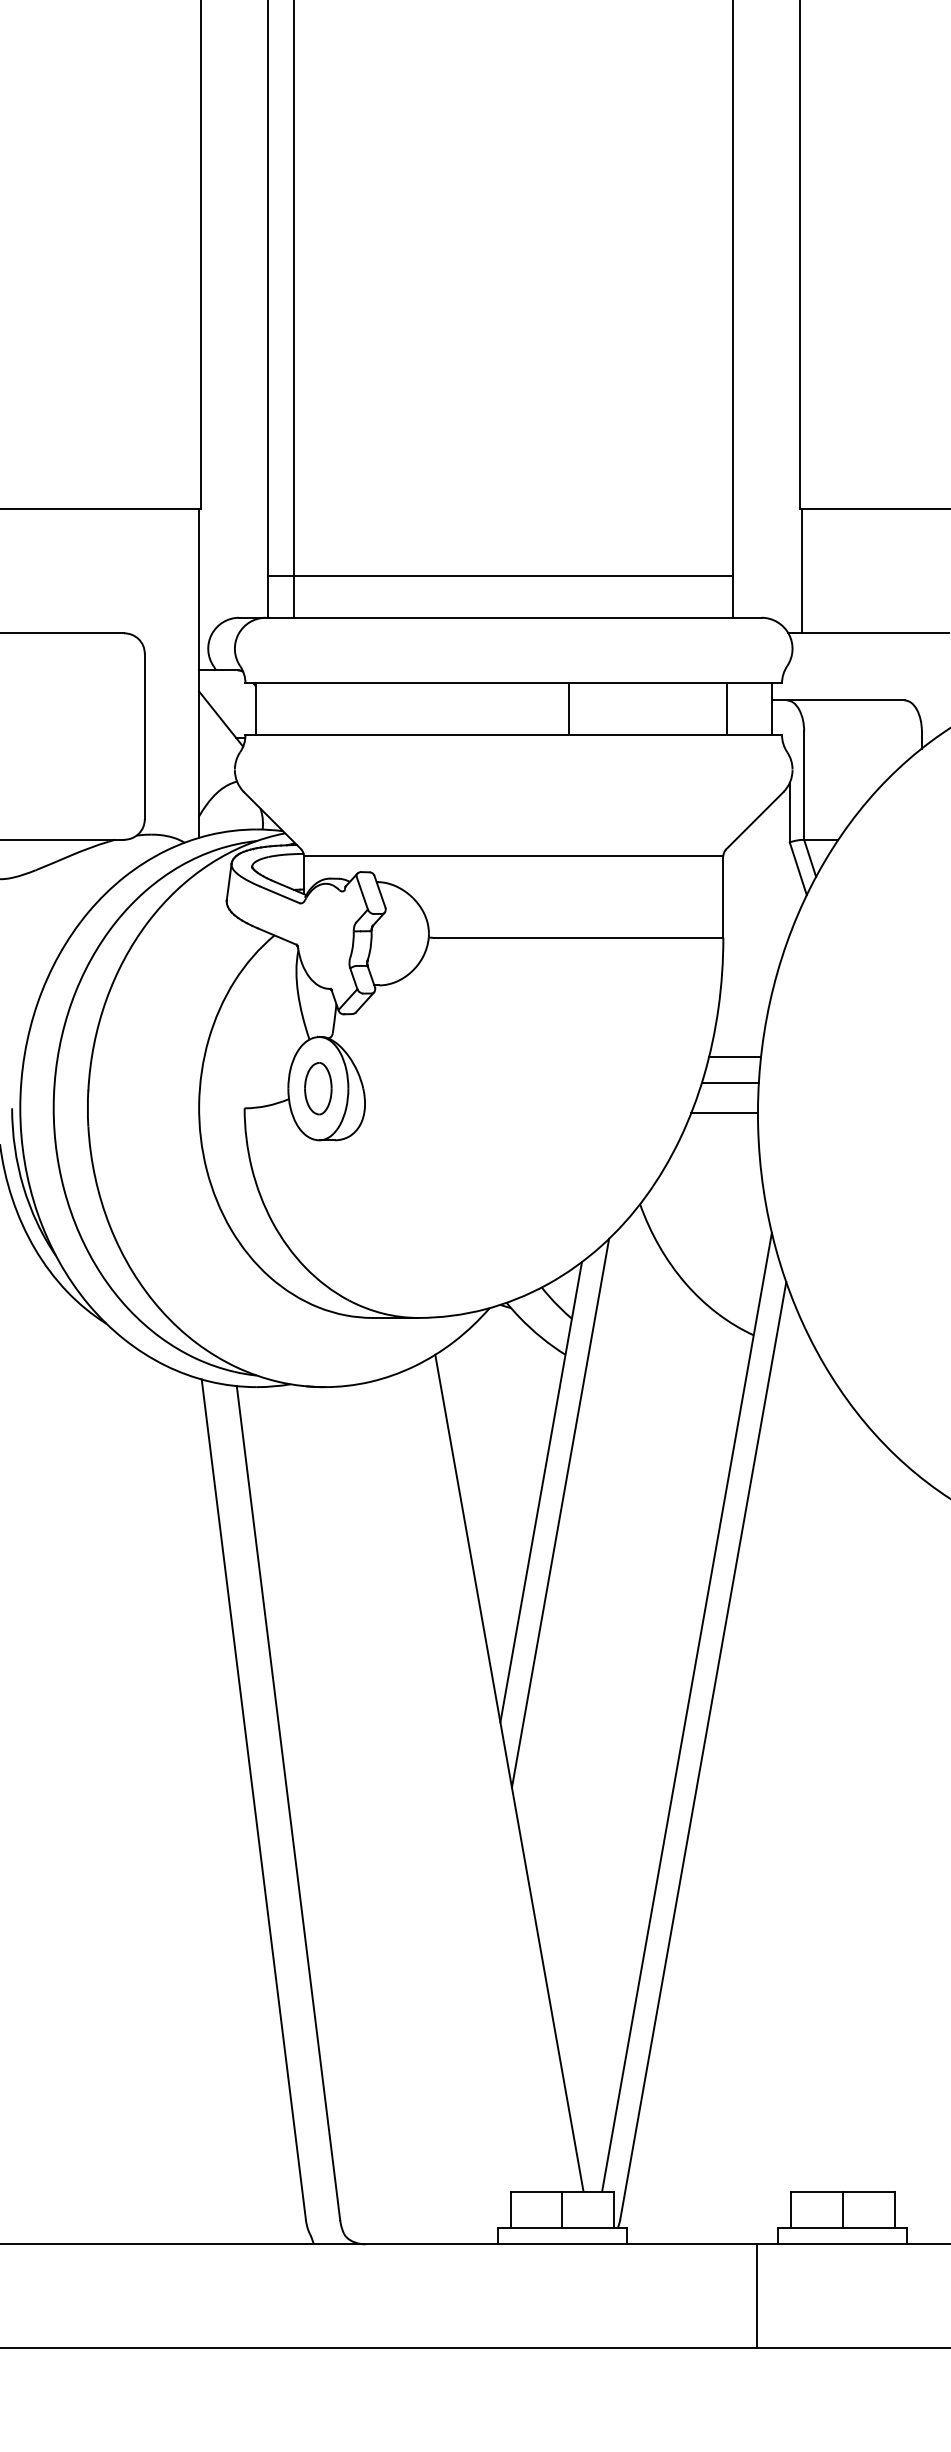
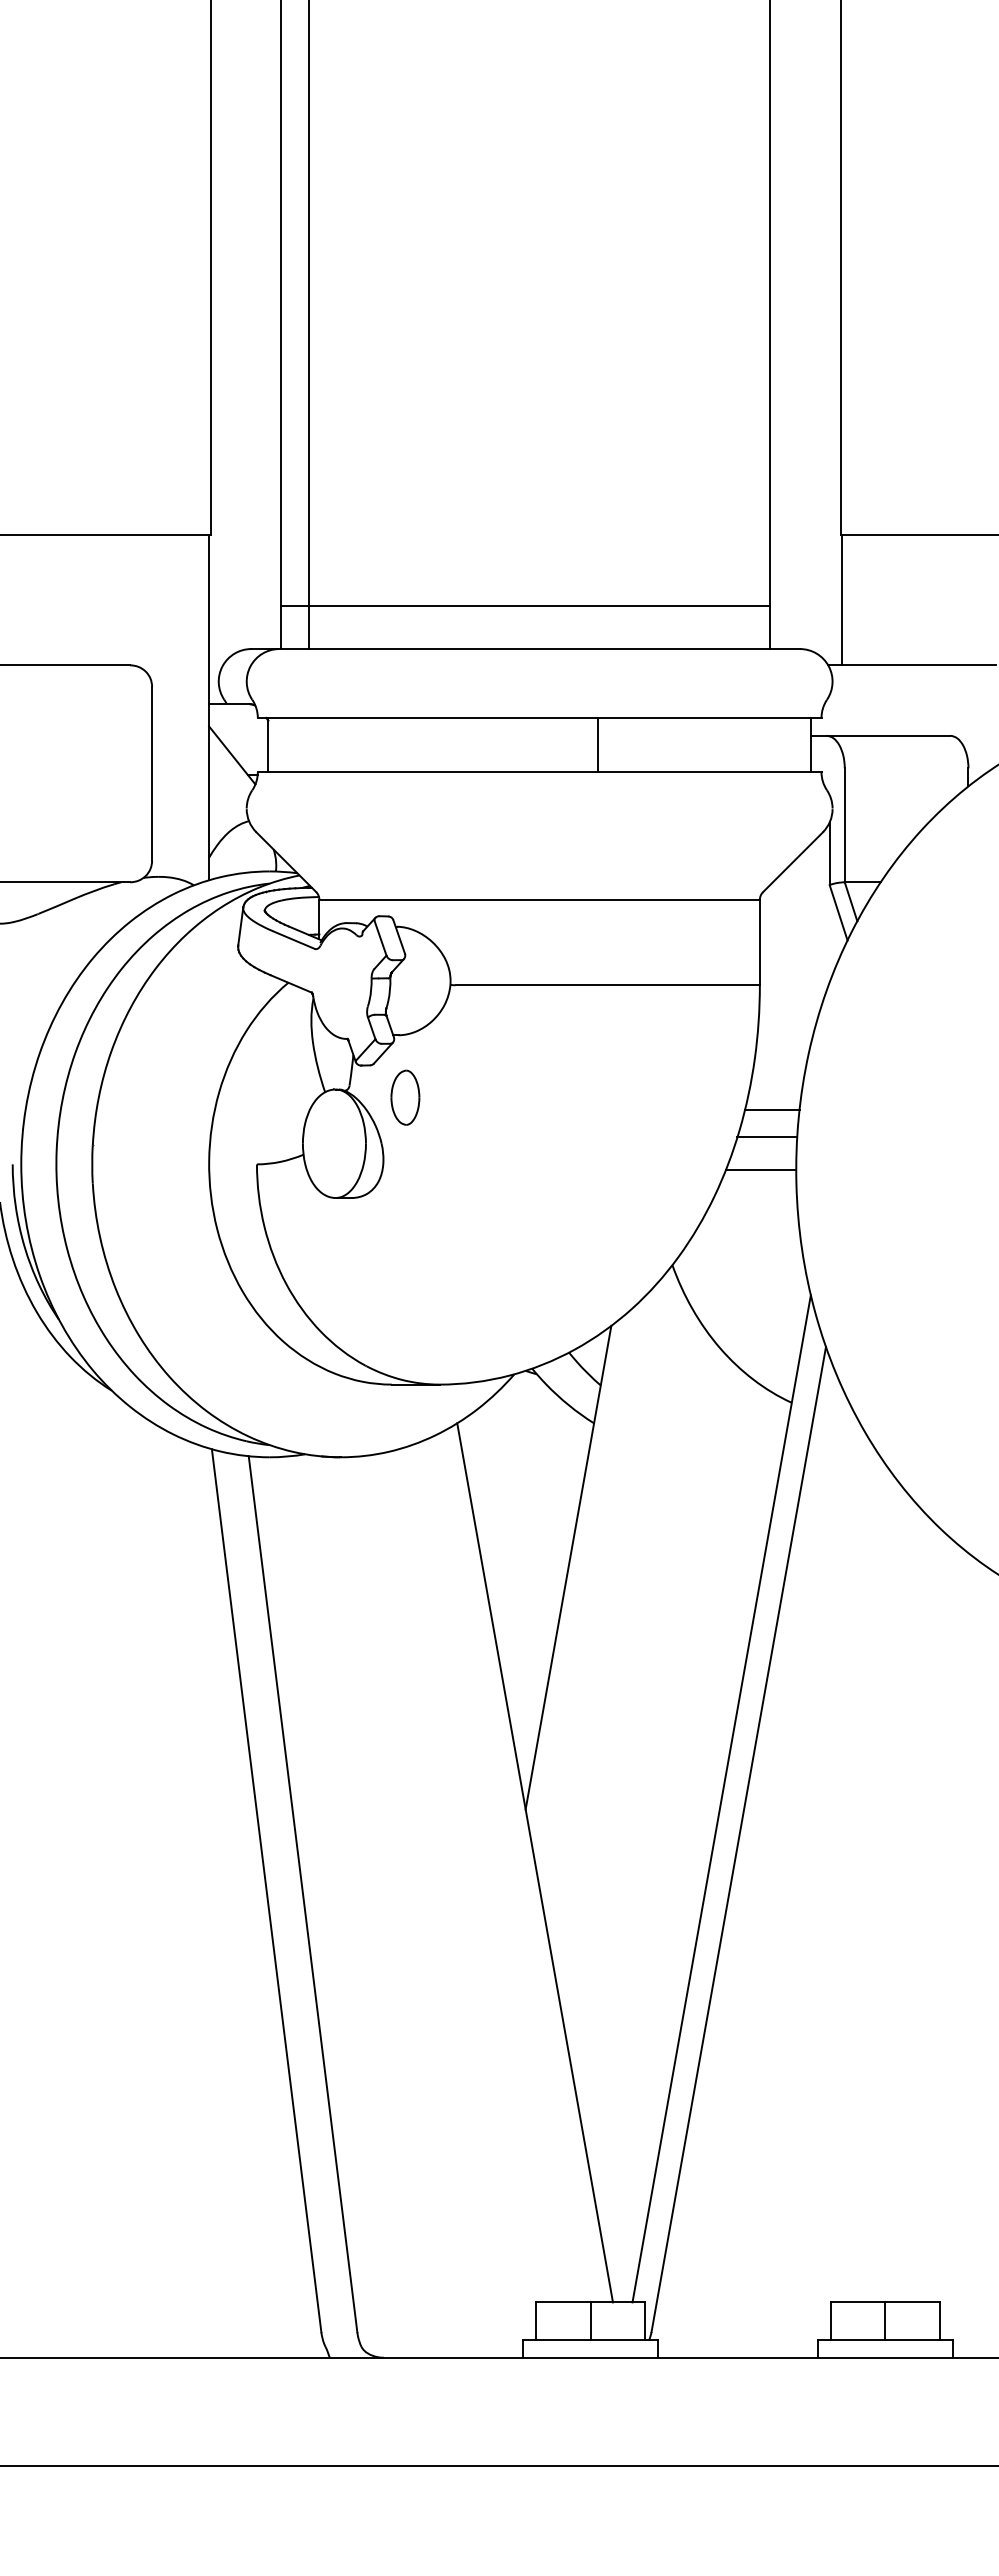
line: (726, 708) -> (763, 744), removed
part: (318, 1088) -> (405, 1097), moved
line: (560, 1512) -> (588, 1589), removed
line: (757, 2295) -> (795, 2411), removed

